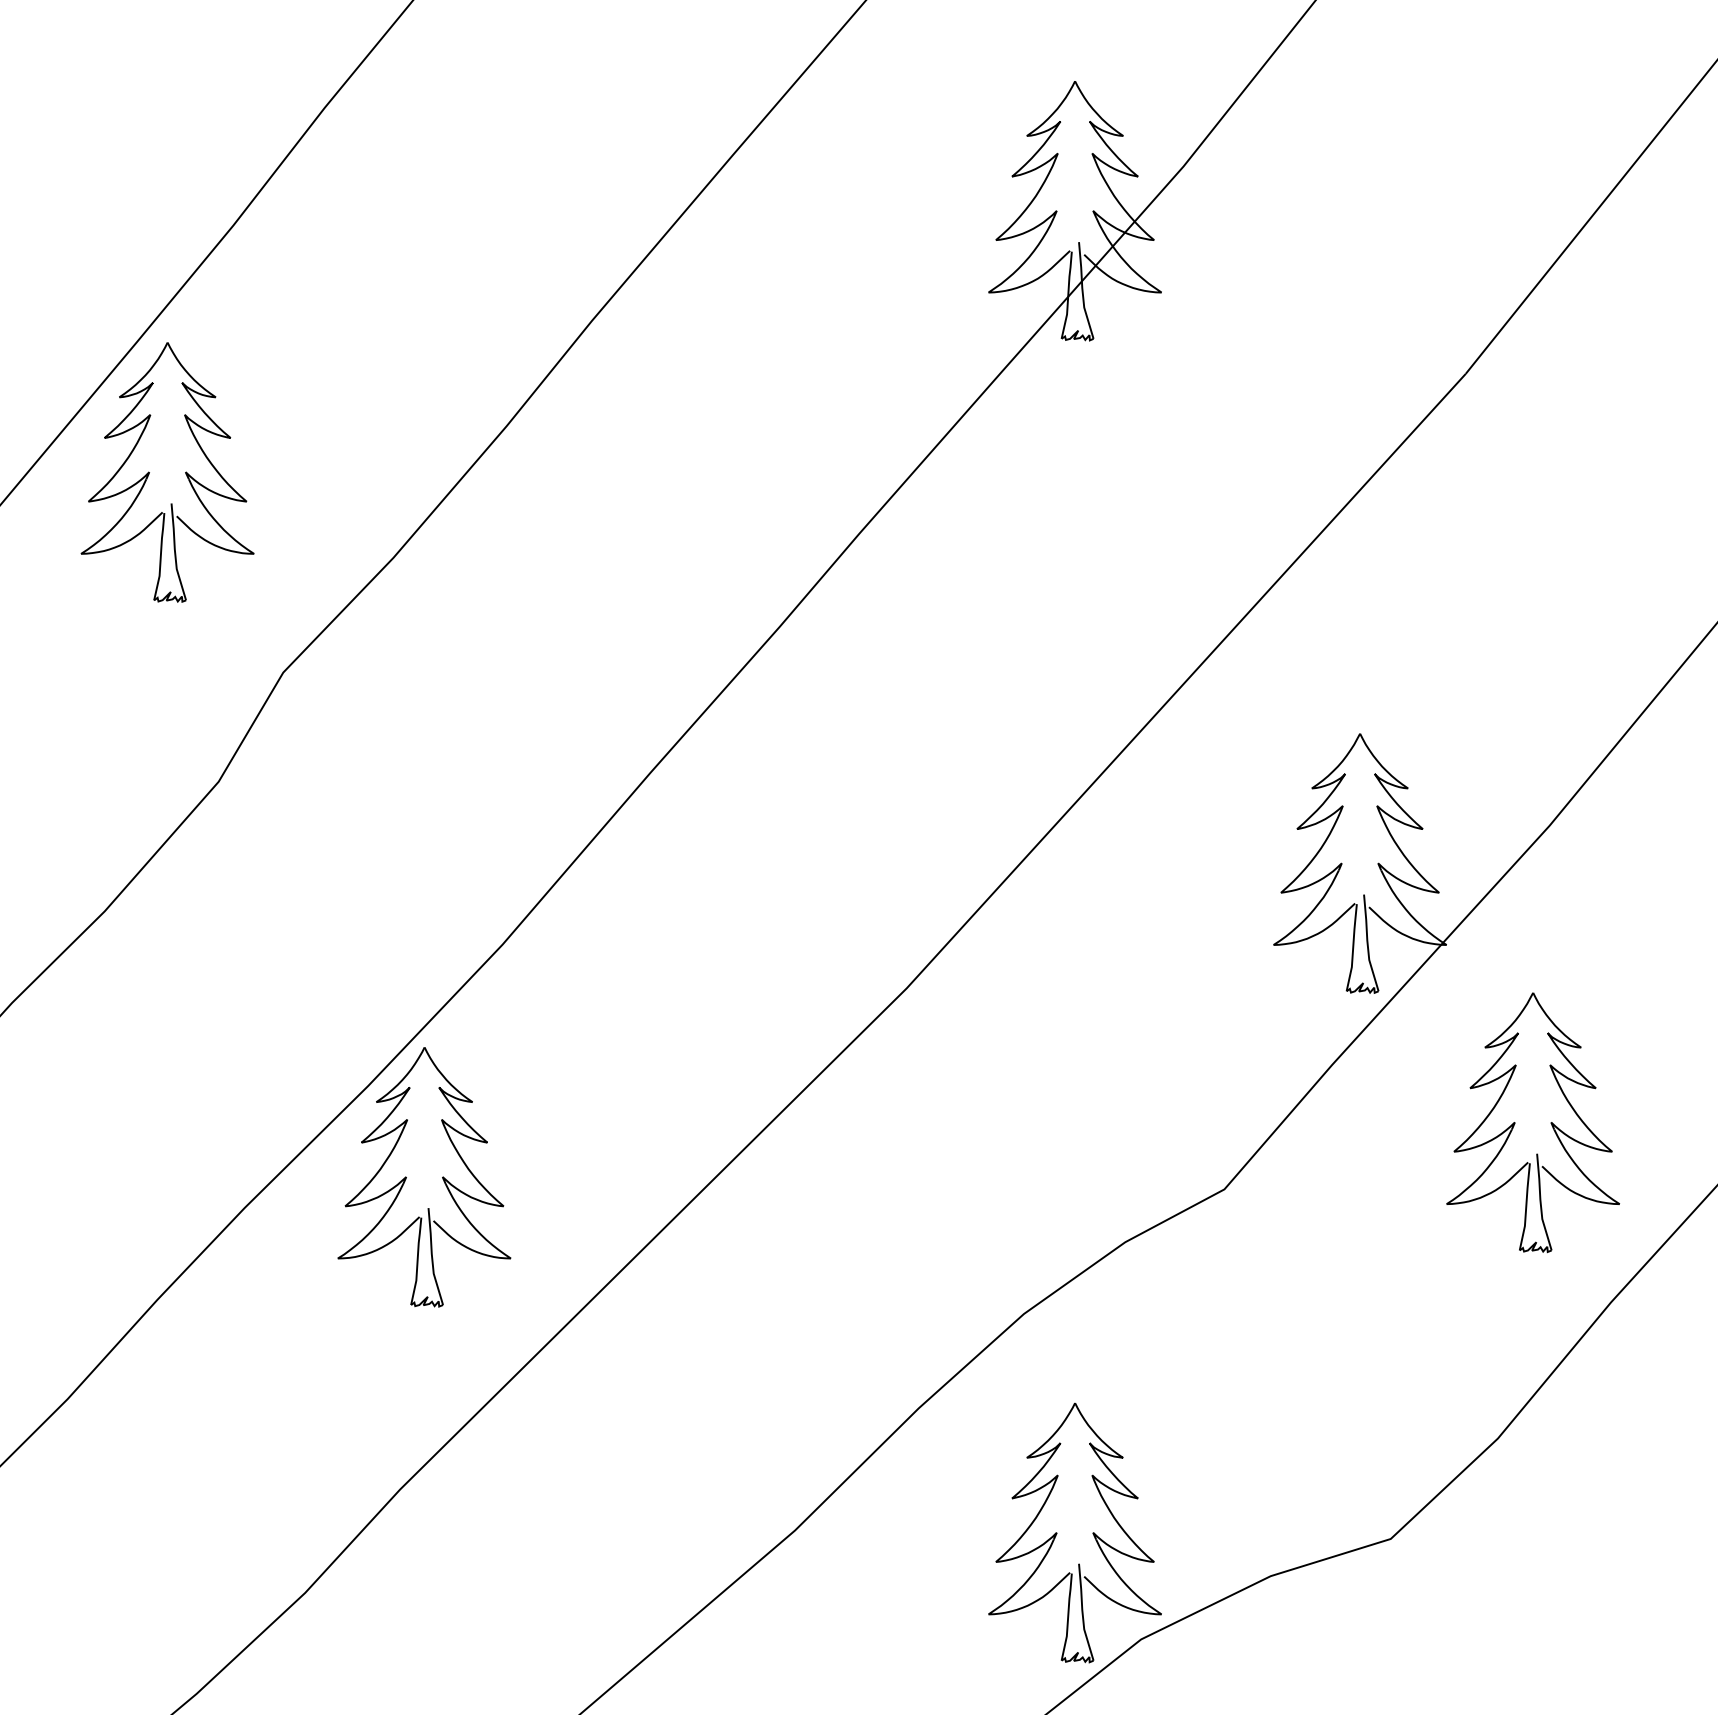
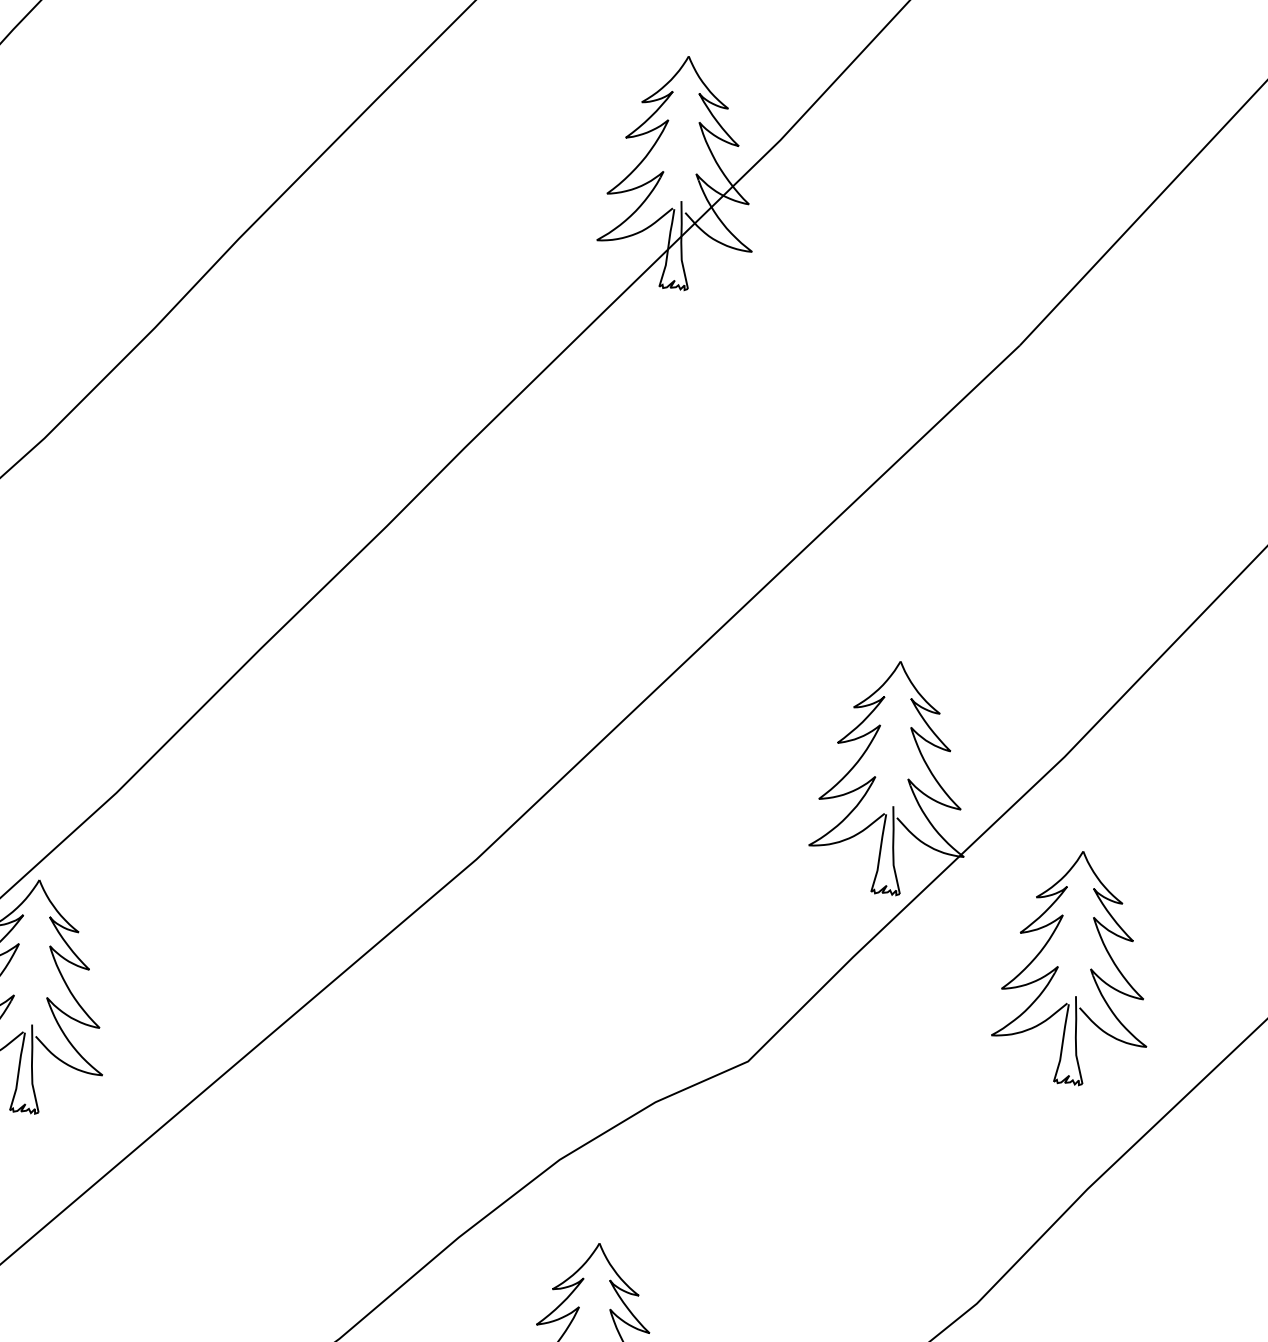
part: (1515, 1122) -> (1058, 966), moved

